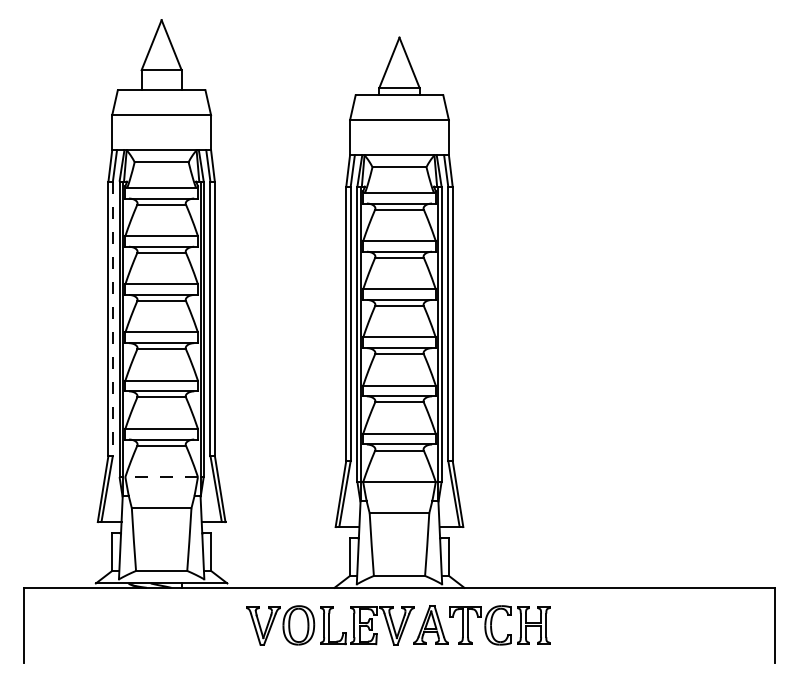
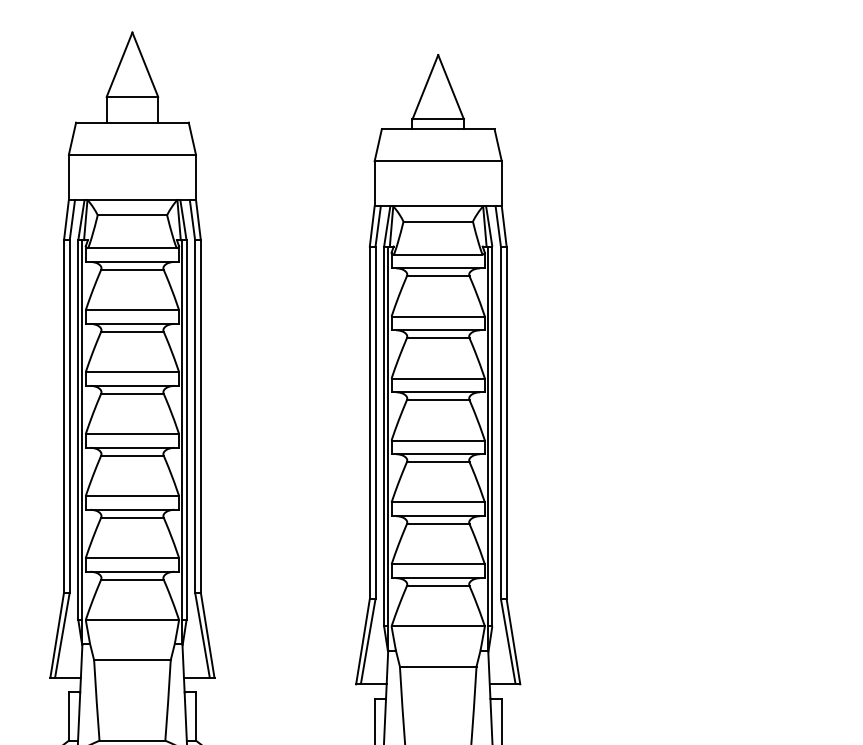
line: (112, 319) -> (69, 417), dashed -> solid
line: (161, 477) -> (132, 620), dashed -> solid

